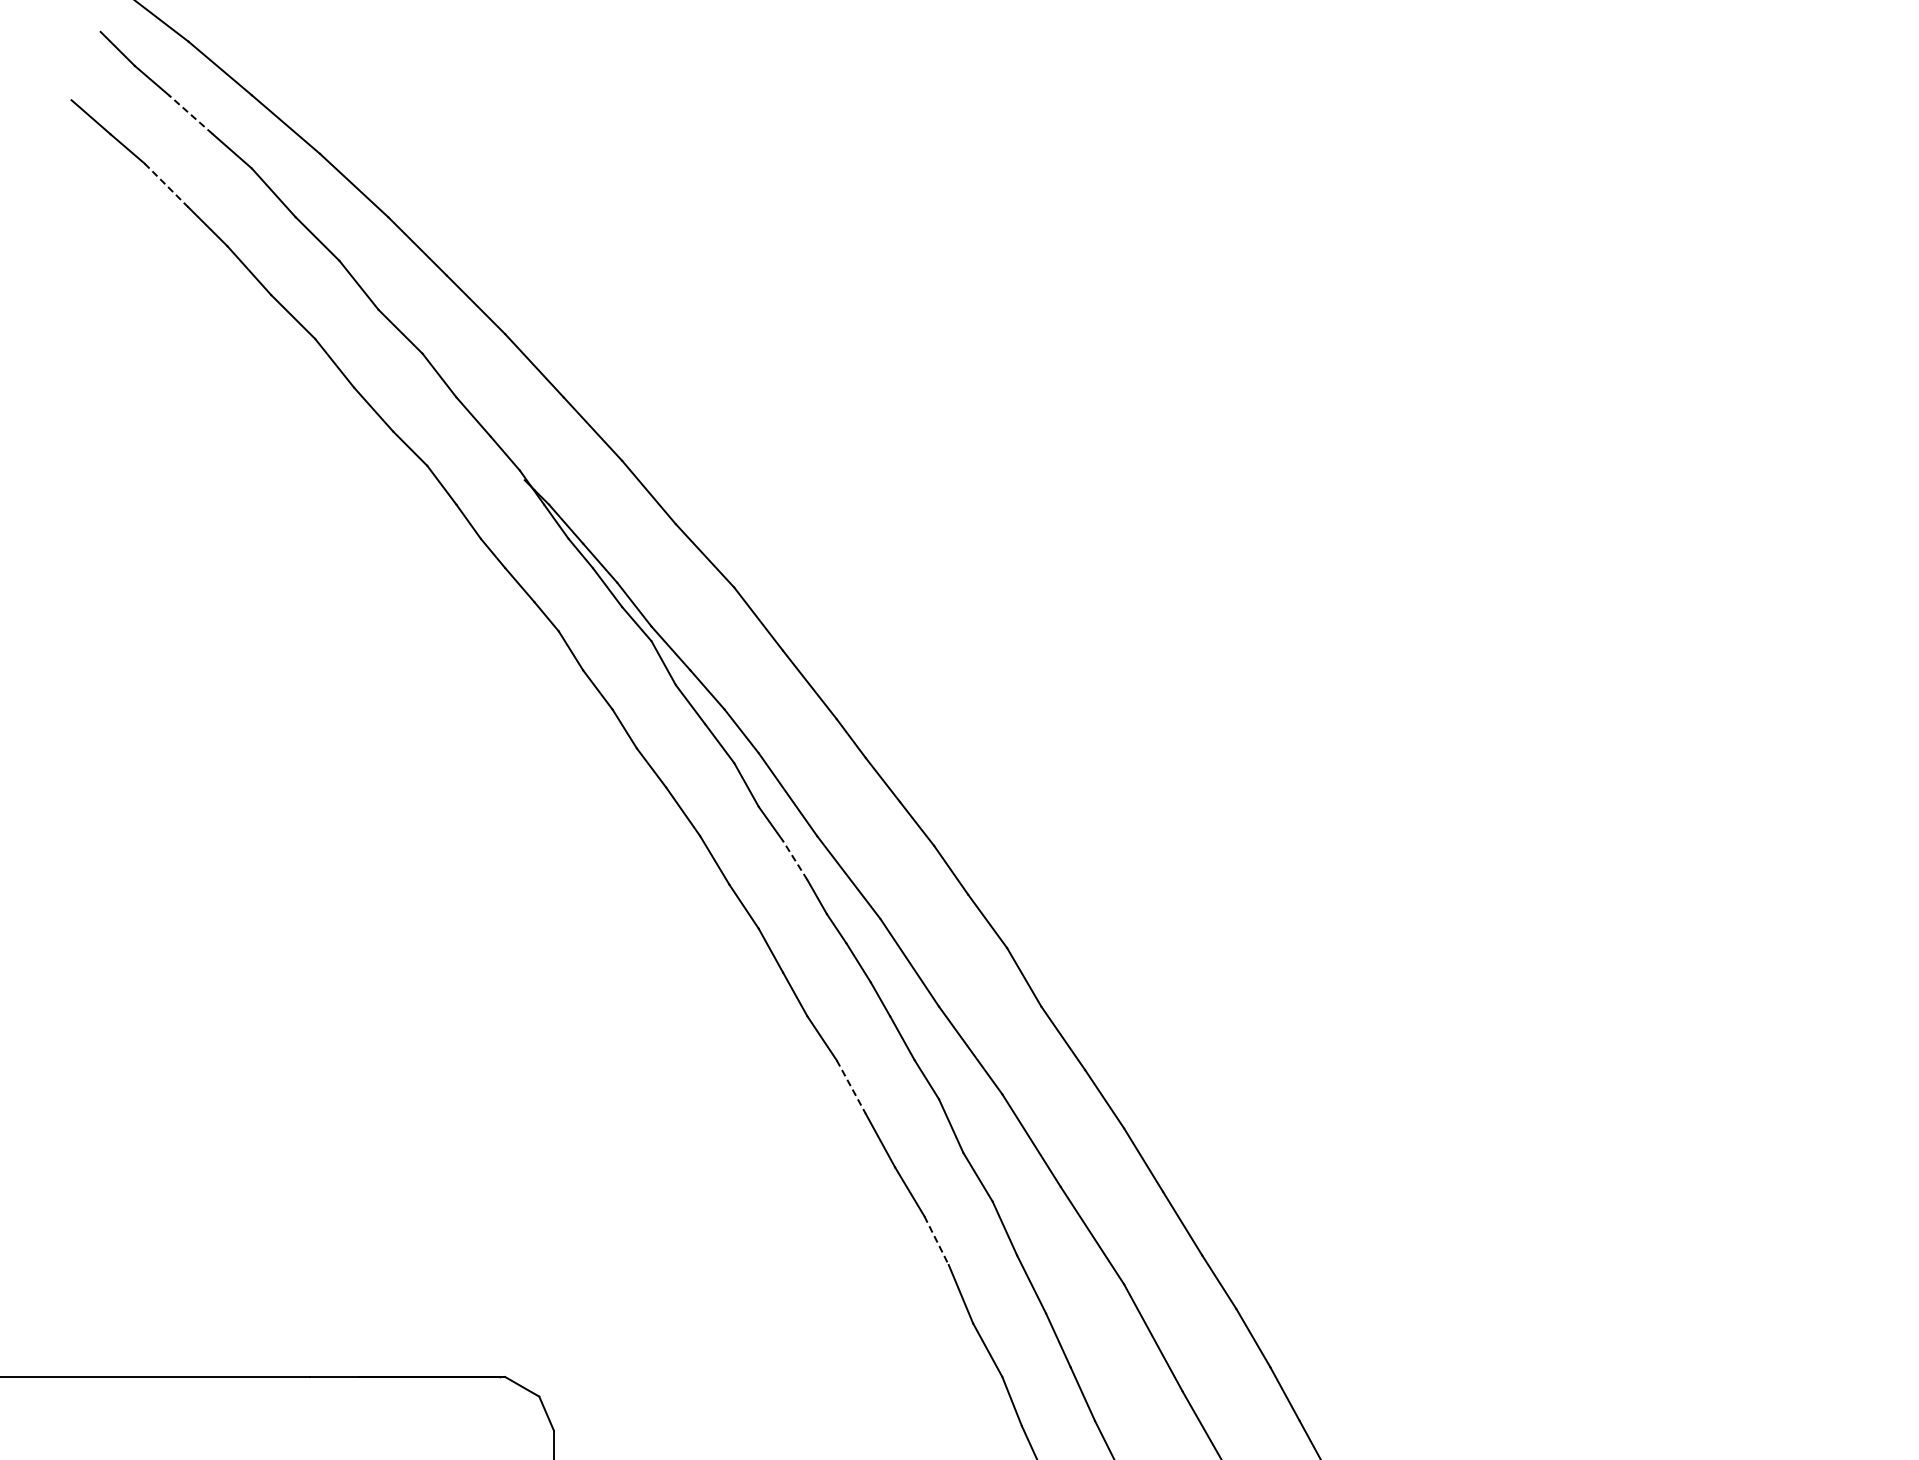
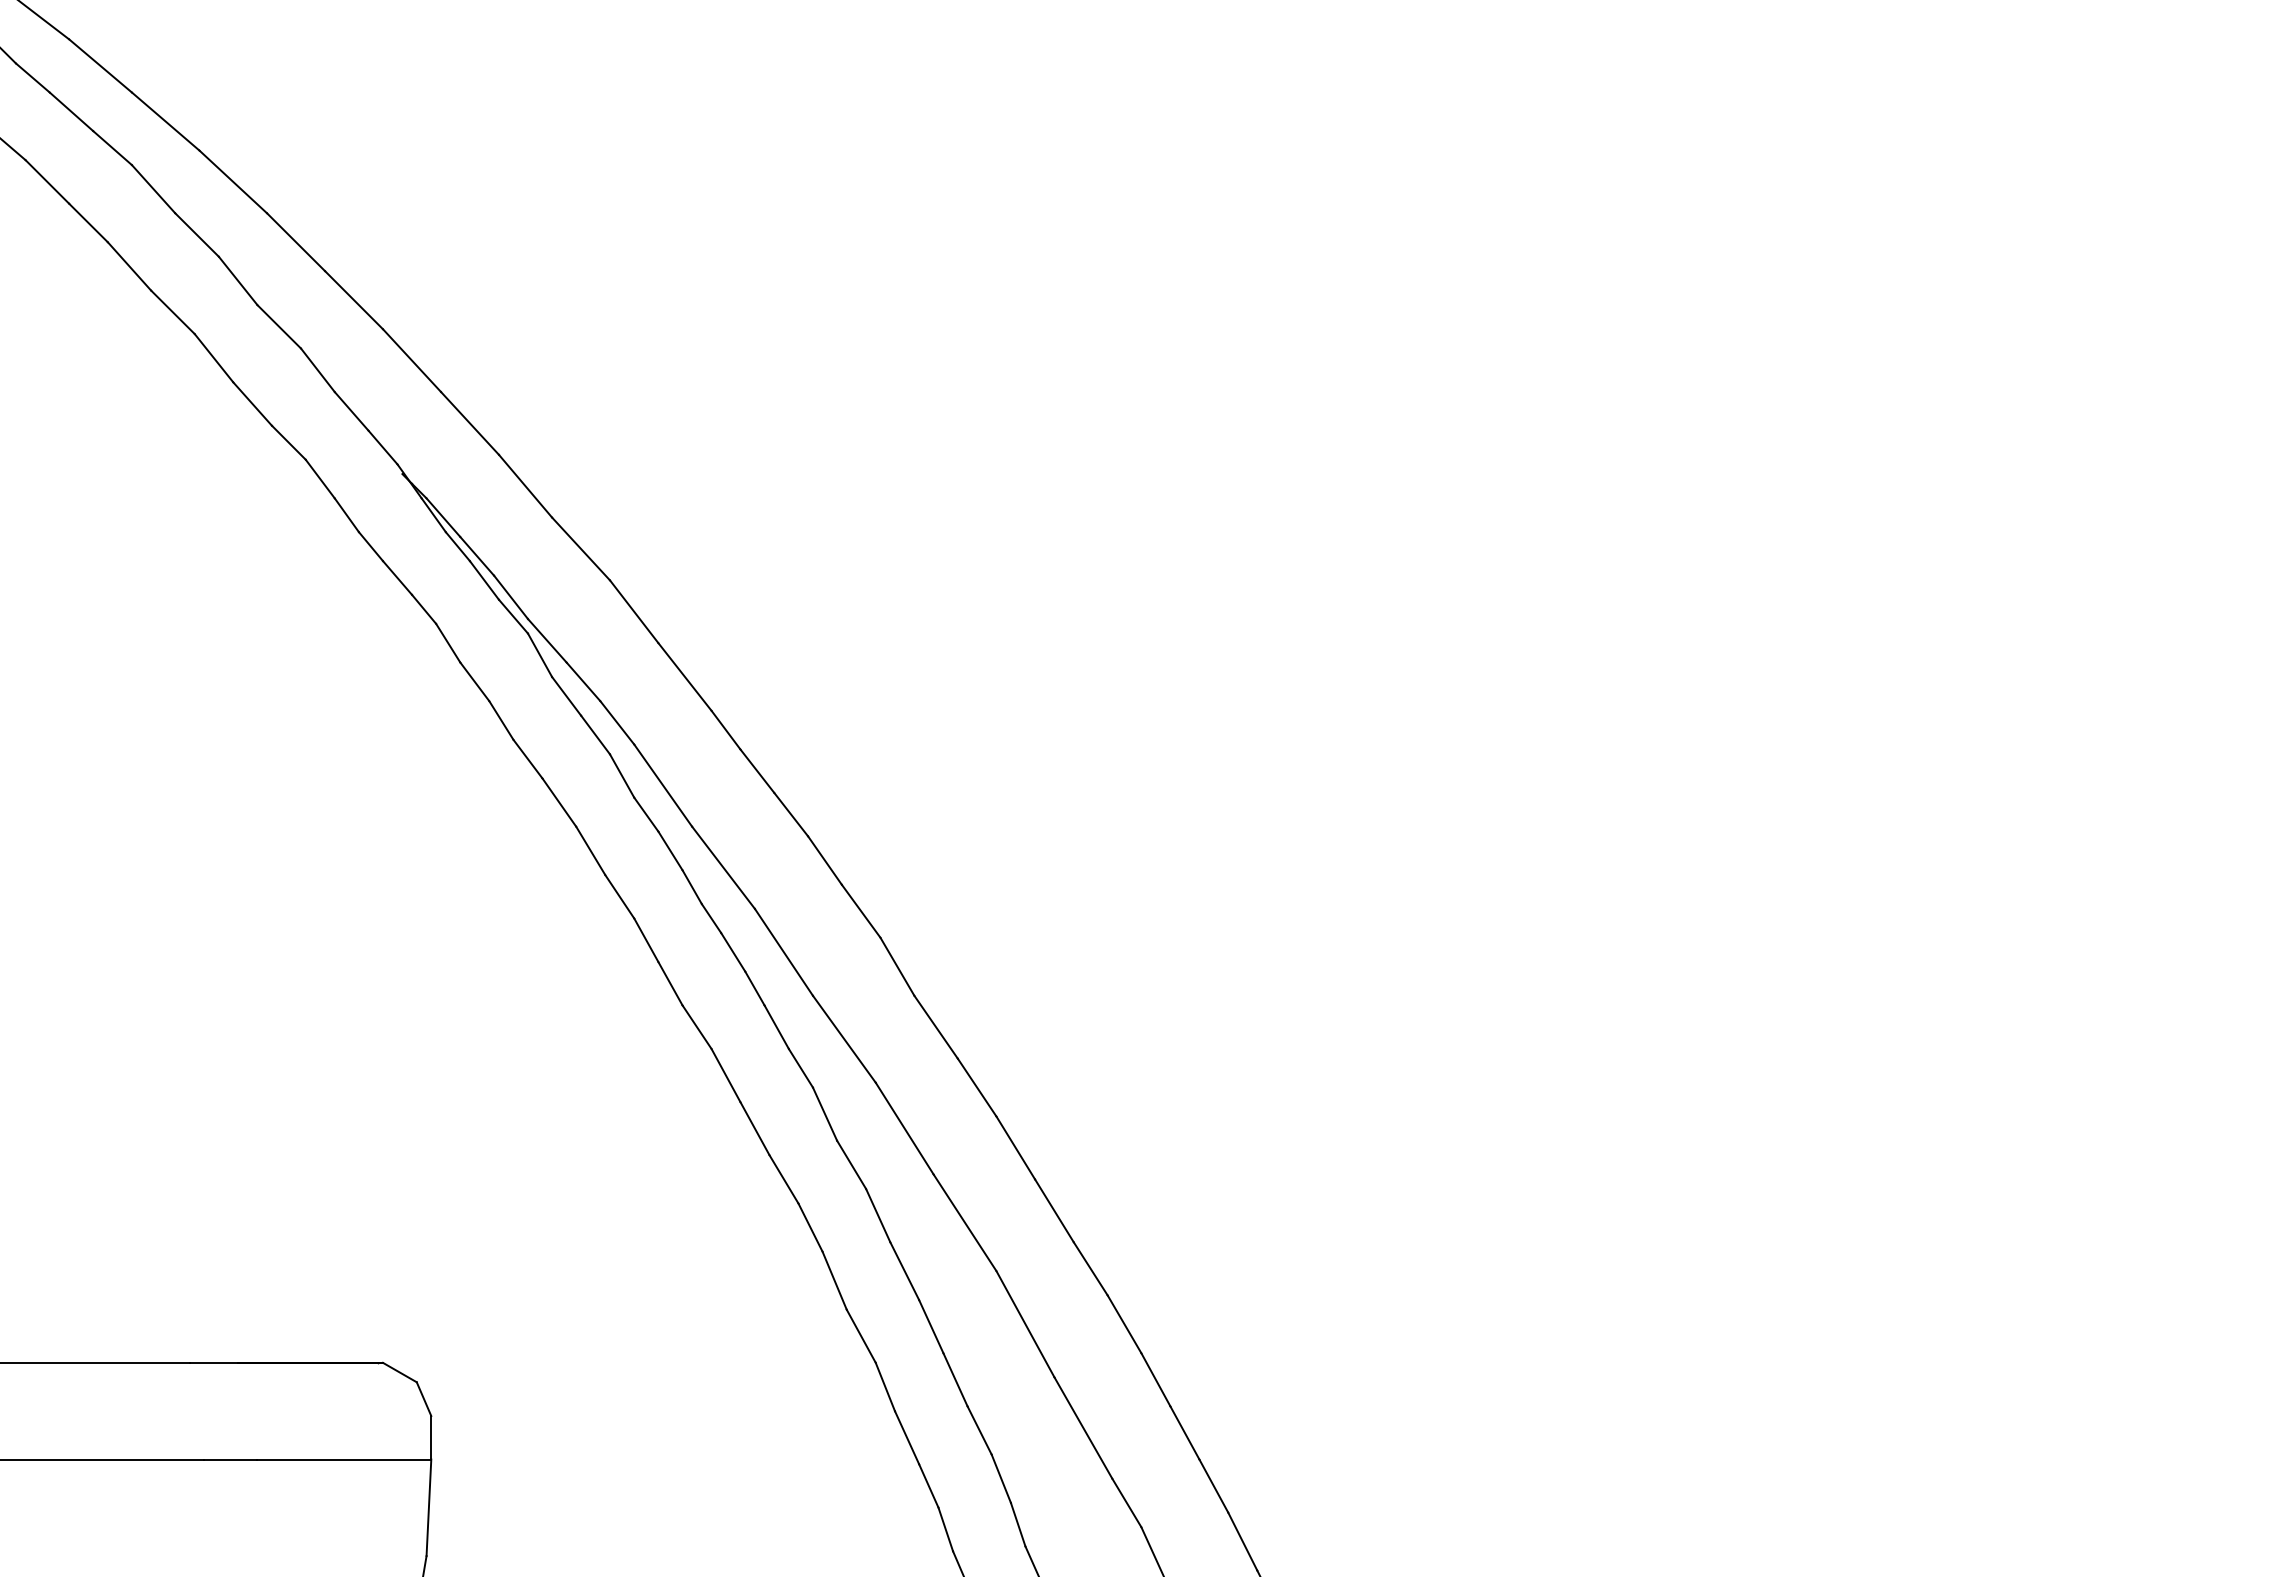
line: (190, 114) -> (71, 111), dashed -> solid
line: (166, 185) -> (47, 181), dashed -> solid
line: (795, 860) -> (670, 850), dashed -> solid
line: (851, 1087) -> (726, 1075), dashed -> solid
line: (936, 1240) -> (810, 1227), dashed -> solid

